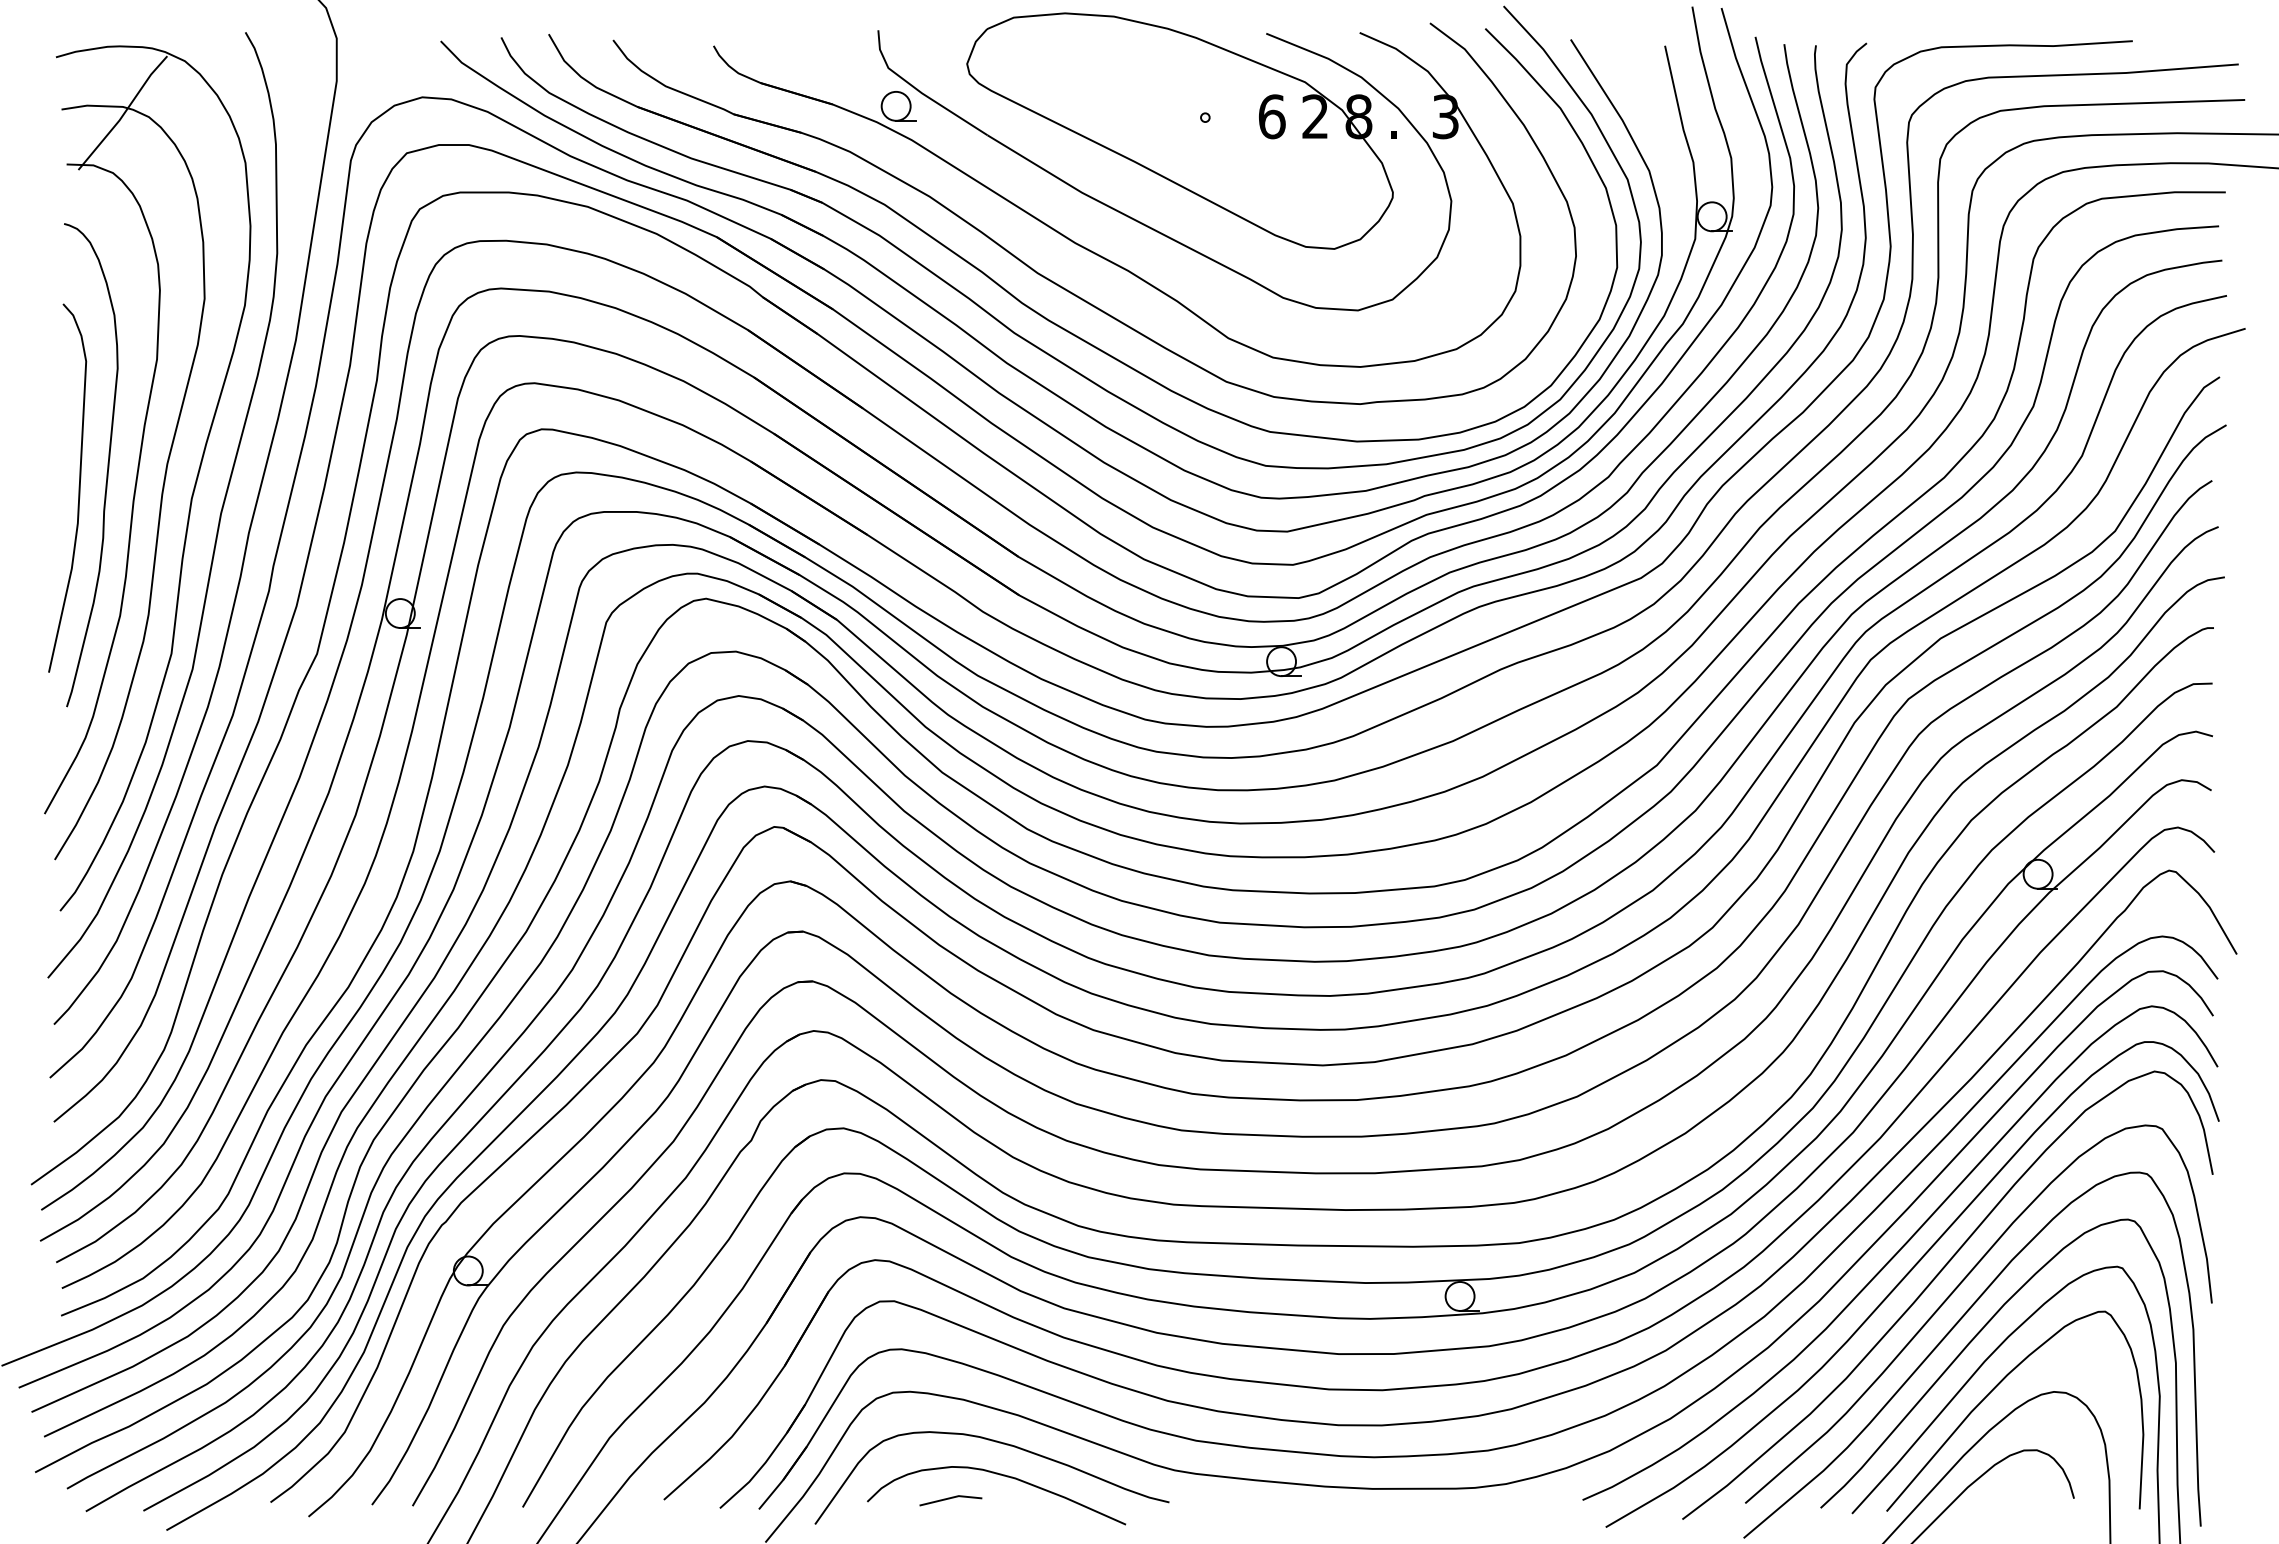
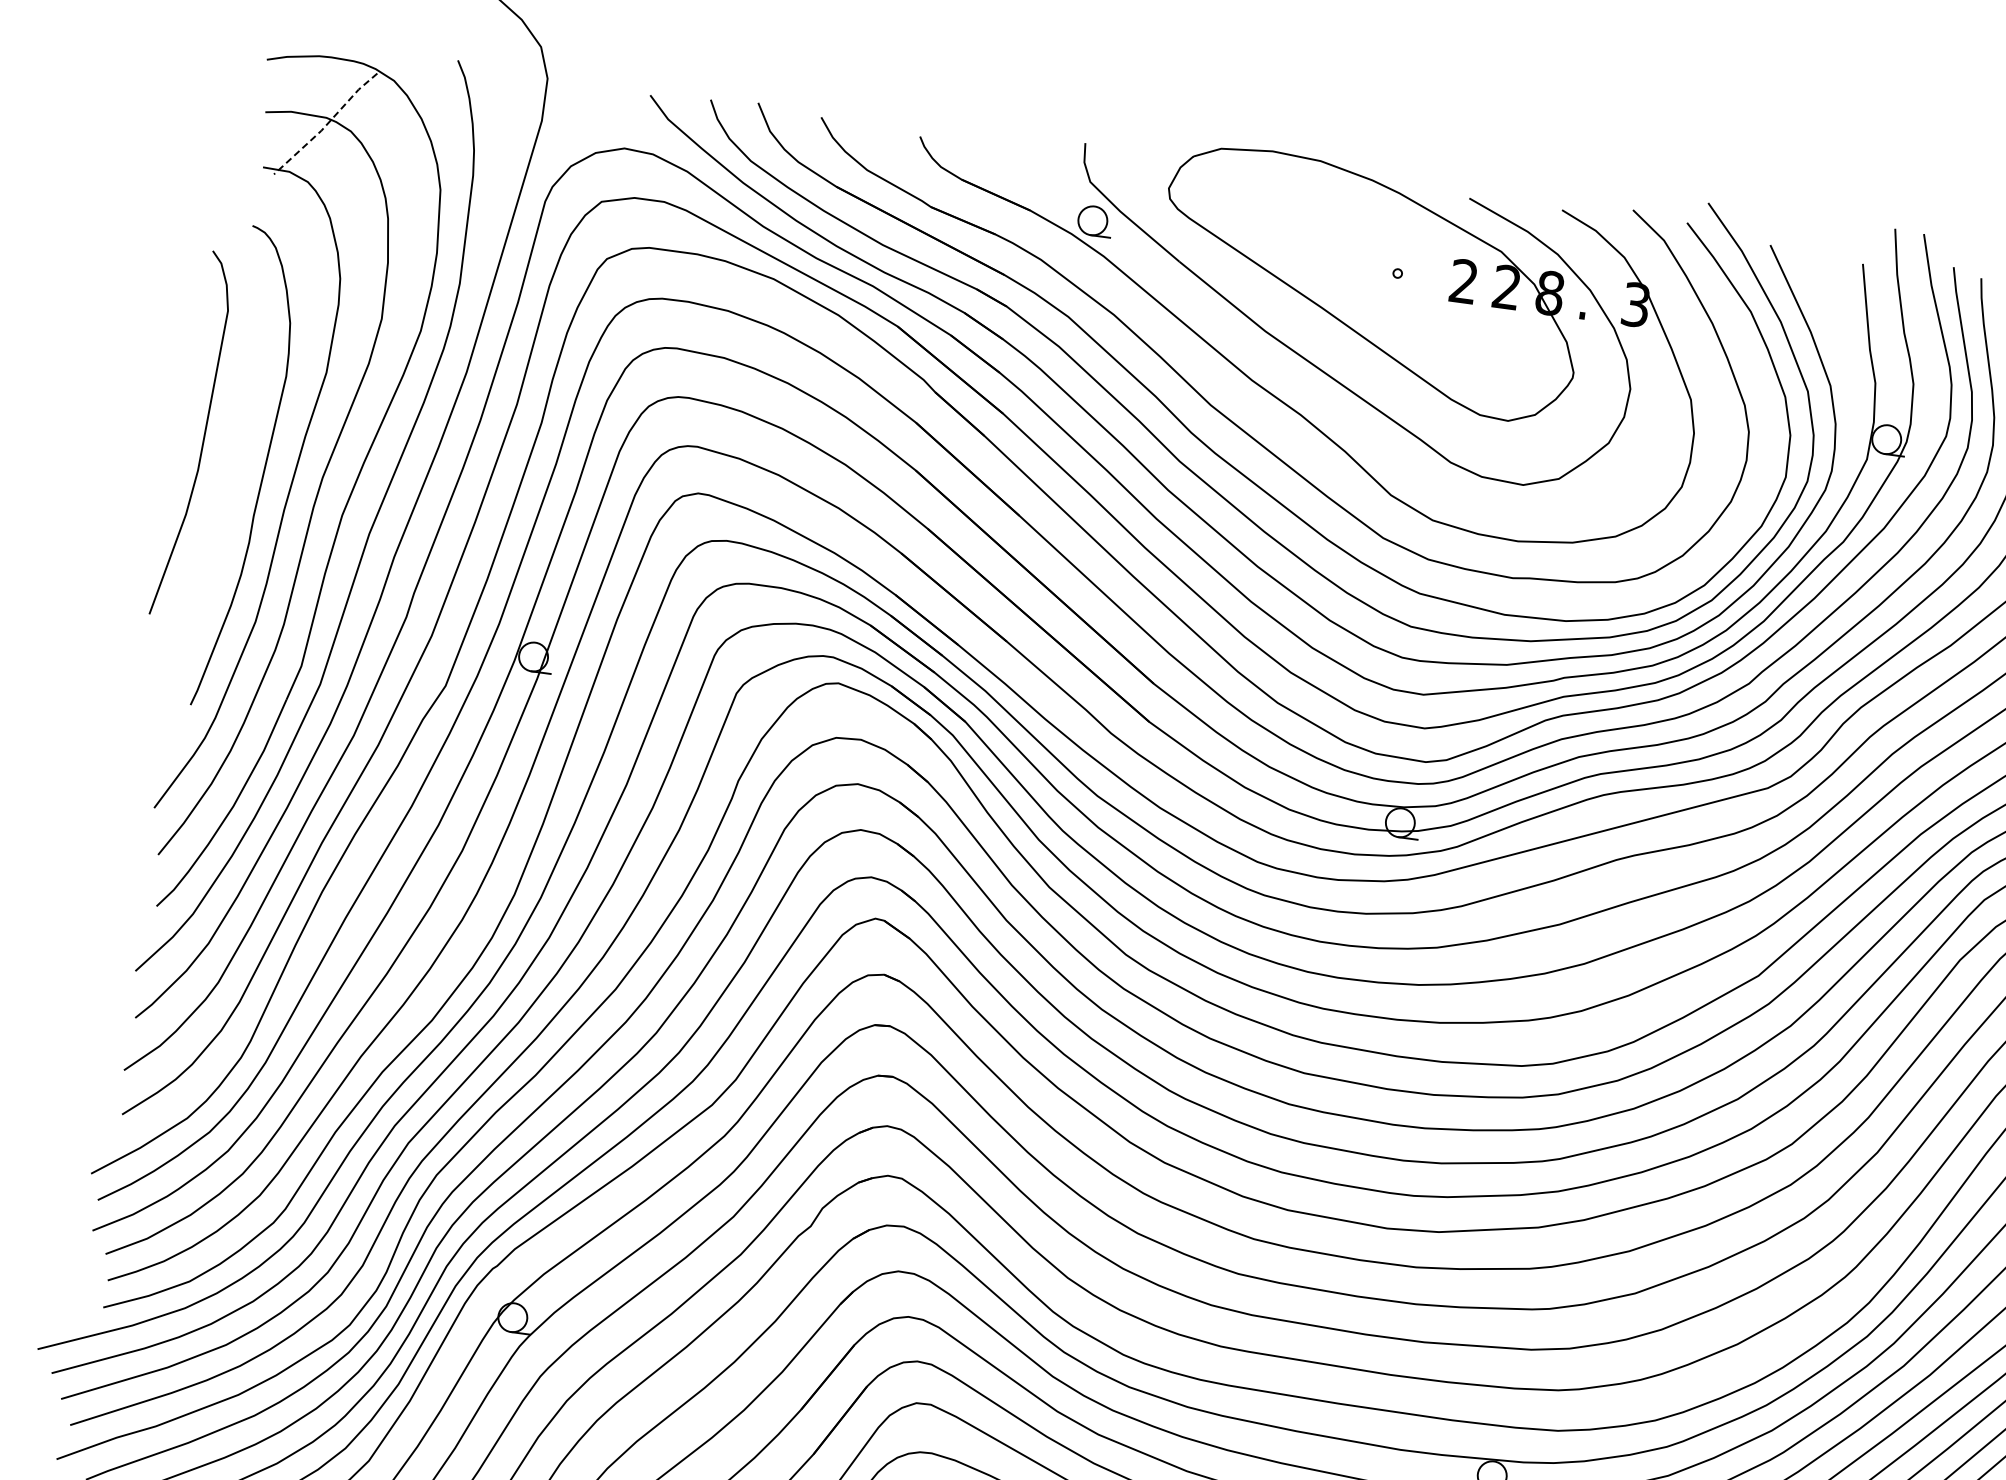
line: (124, 113) -> (327, 124), solid -> dashed
text: (1272, 116) -> (1464, 281), 6 -> 2
curve: (78, 487) -> (203, 434), moved

